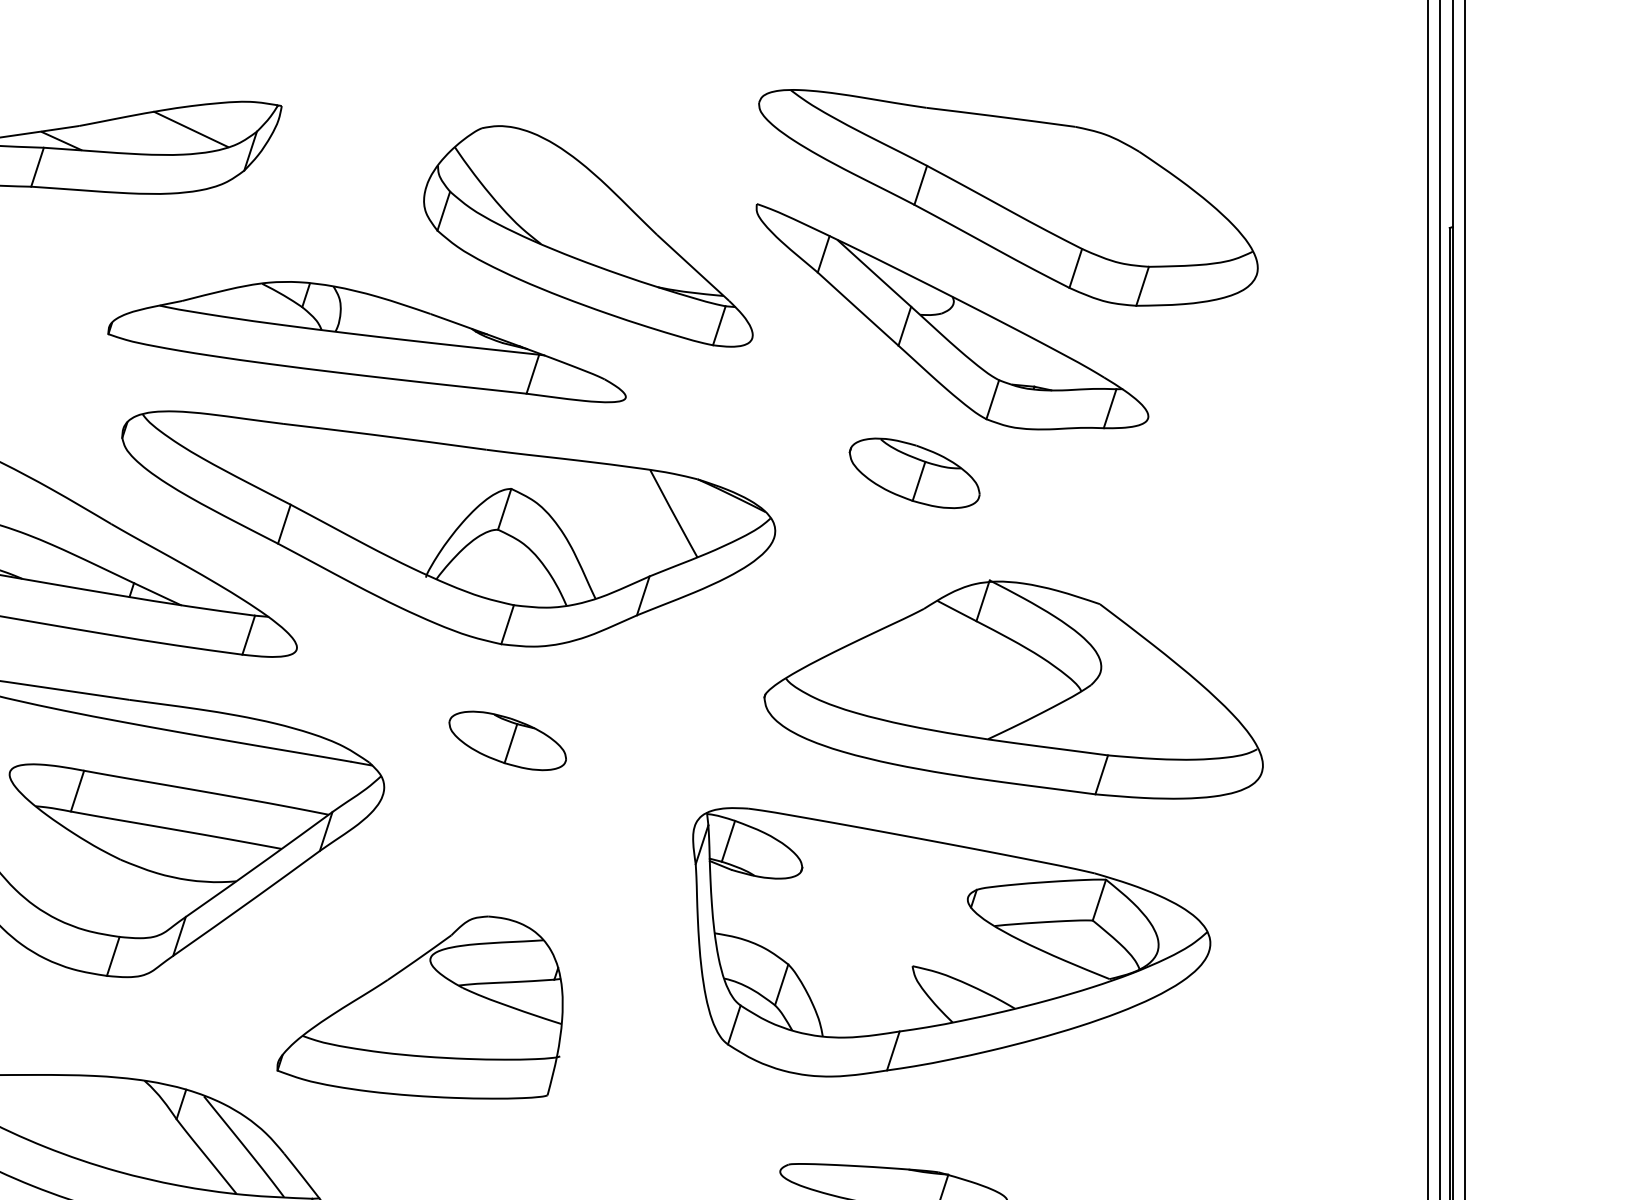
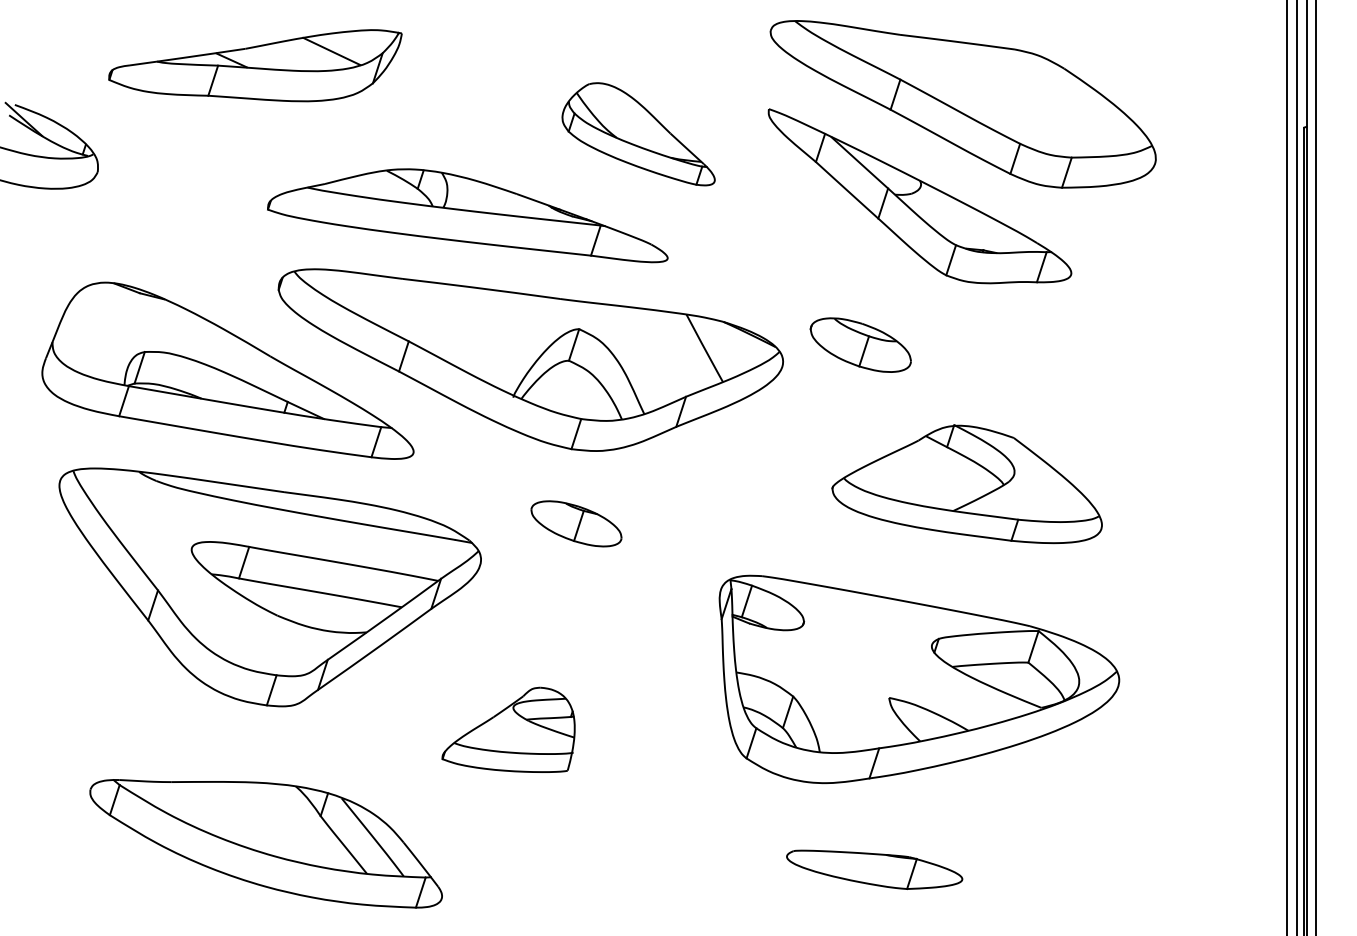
part: (588, 236) -> (638, 134), size x0.6
part: (914, 472) -> (860, 344), moved
part: (1012, 688) -> (966, 483), size x0.7
part: (419, 1007) -> (508, 729), size x0.6

